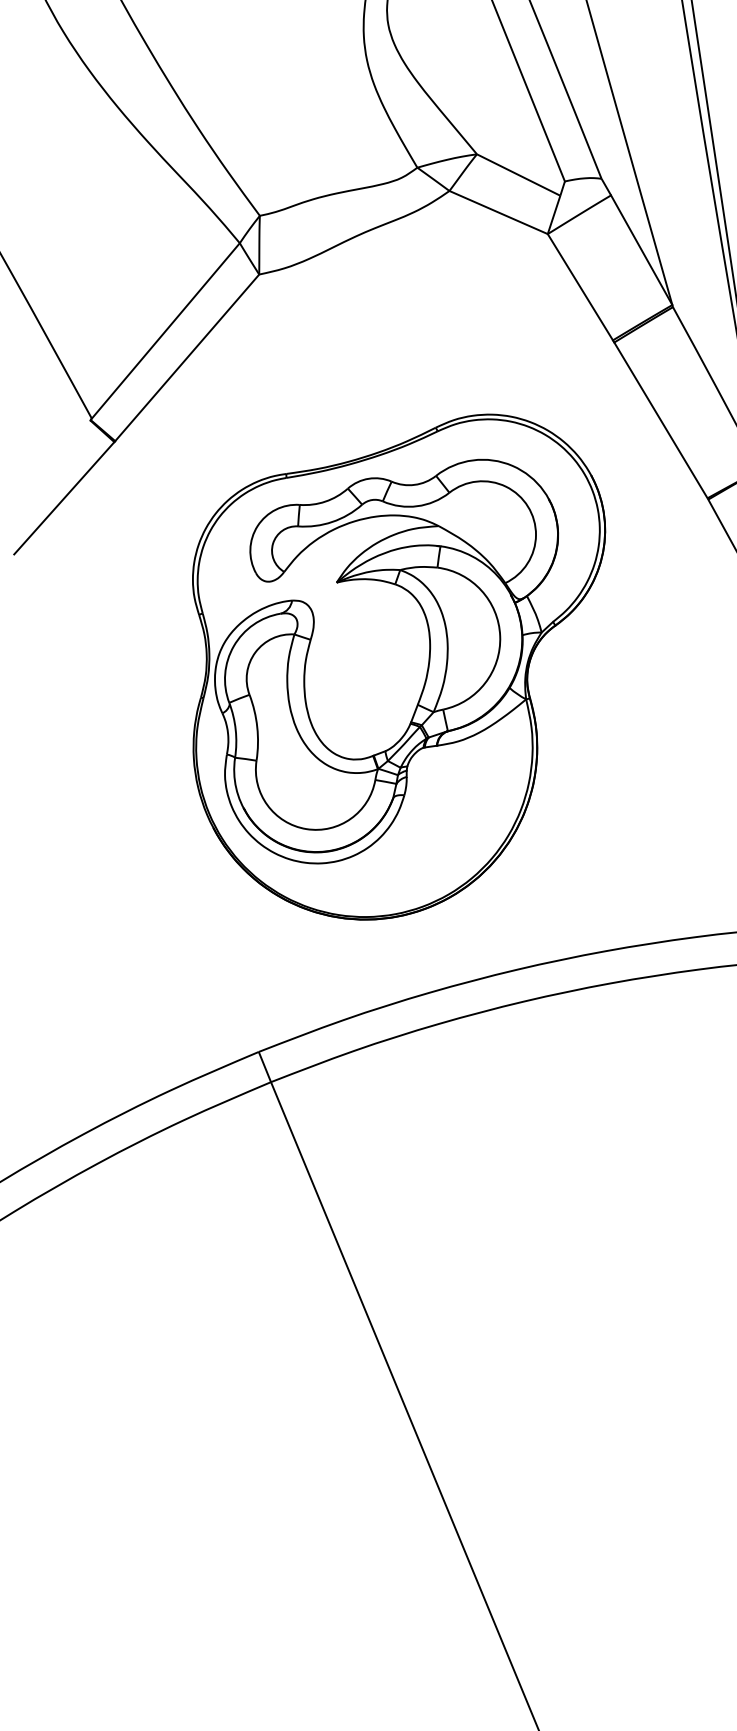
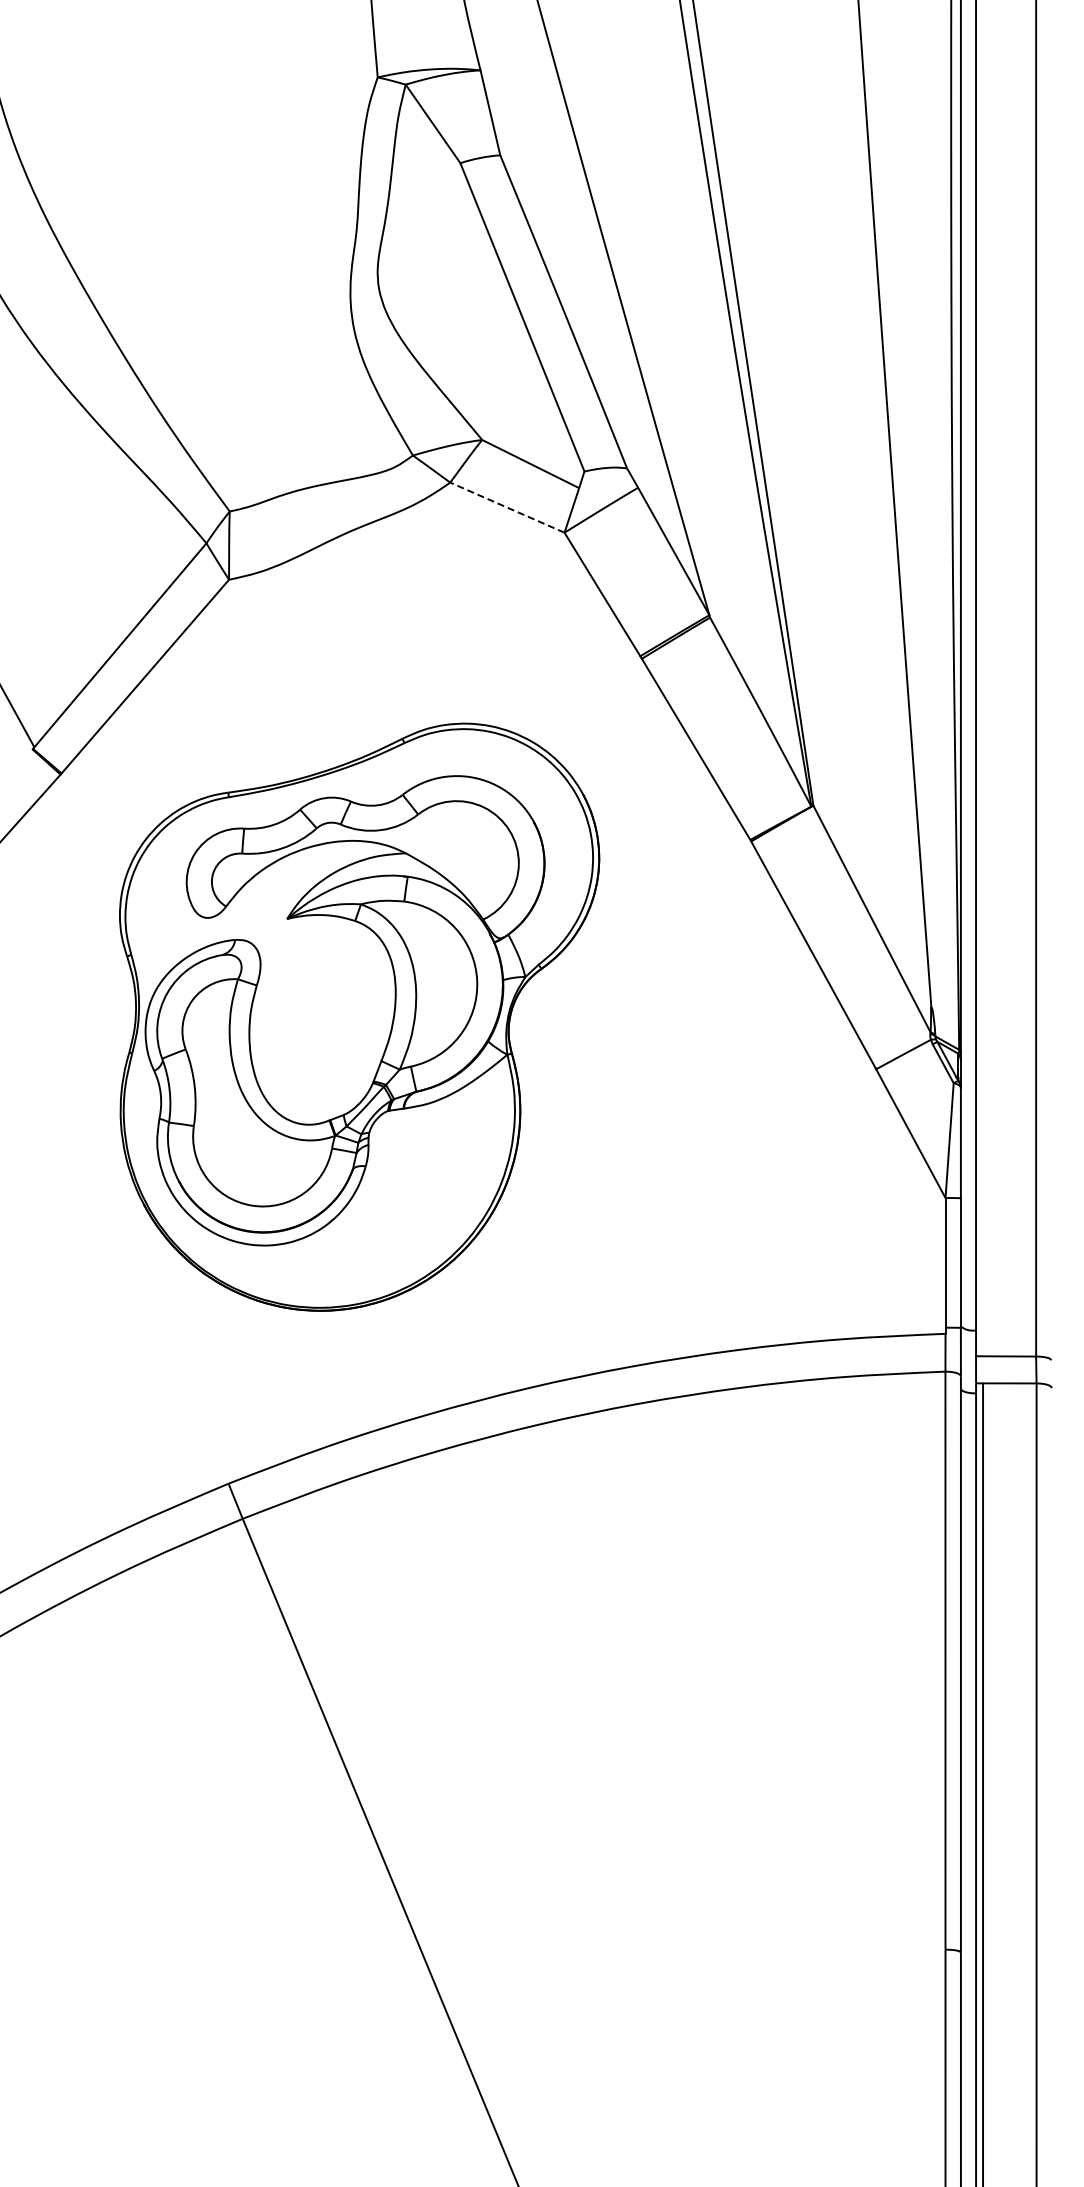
line: (497, 212) -> (506, 507), solid -> dashed
part: (398, 666) -> (359, 1016), moved

